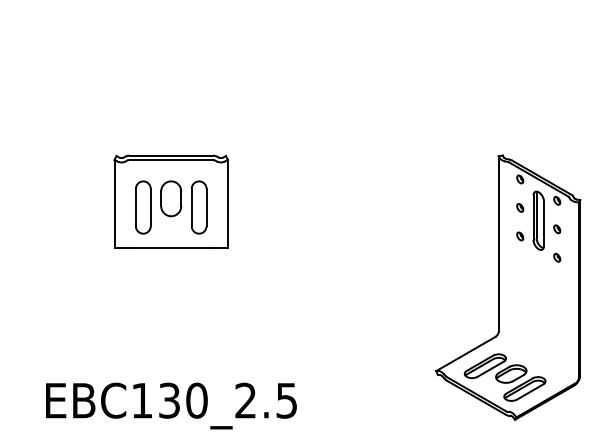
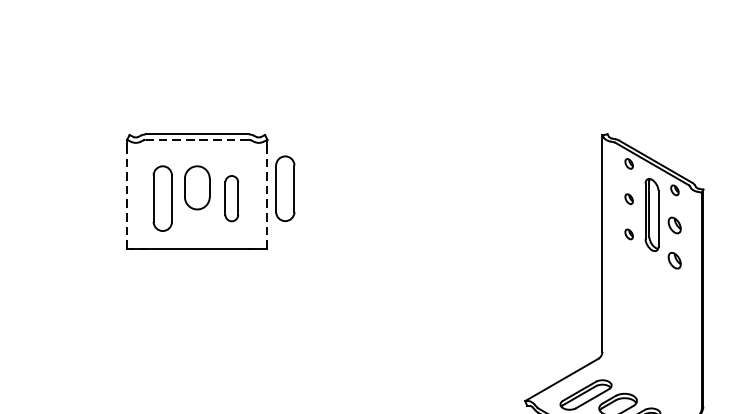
line: (171, 160) -> (197, 140), solid -> dashed
part: (242, 199) -> (285, 188), added
line: (114, 206) -> (127, 197), solid -> dashed
line: (227, 206) -> (266, 197), solid -> dashed
part: (198, 207) -> (231, 198), size x0.7
part: (557, 229) -> (675, 225), size x1.6
part: (557, 257) -> (675, 260), size x1.6

